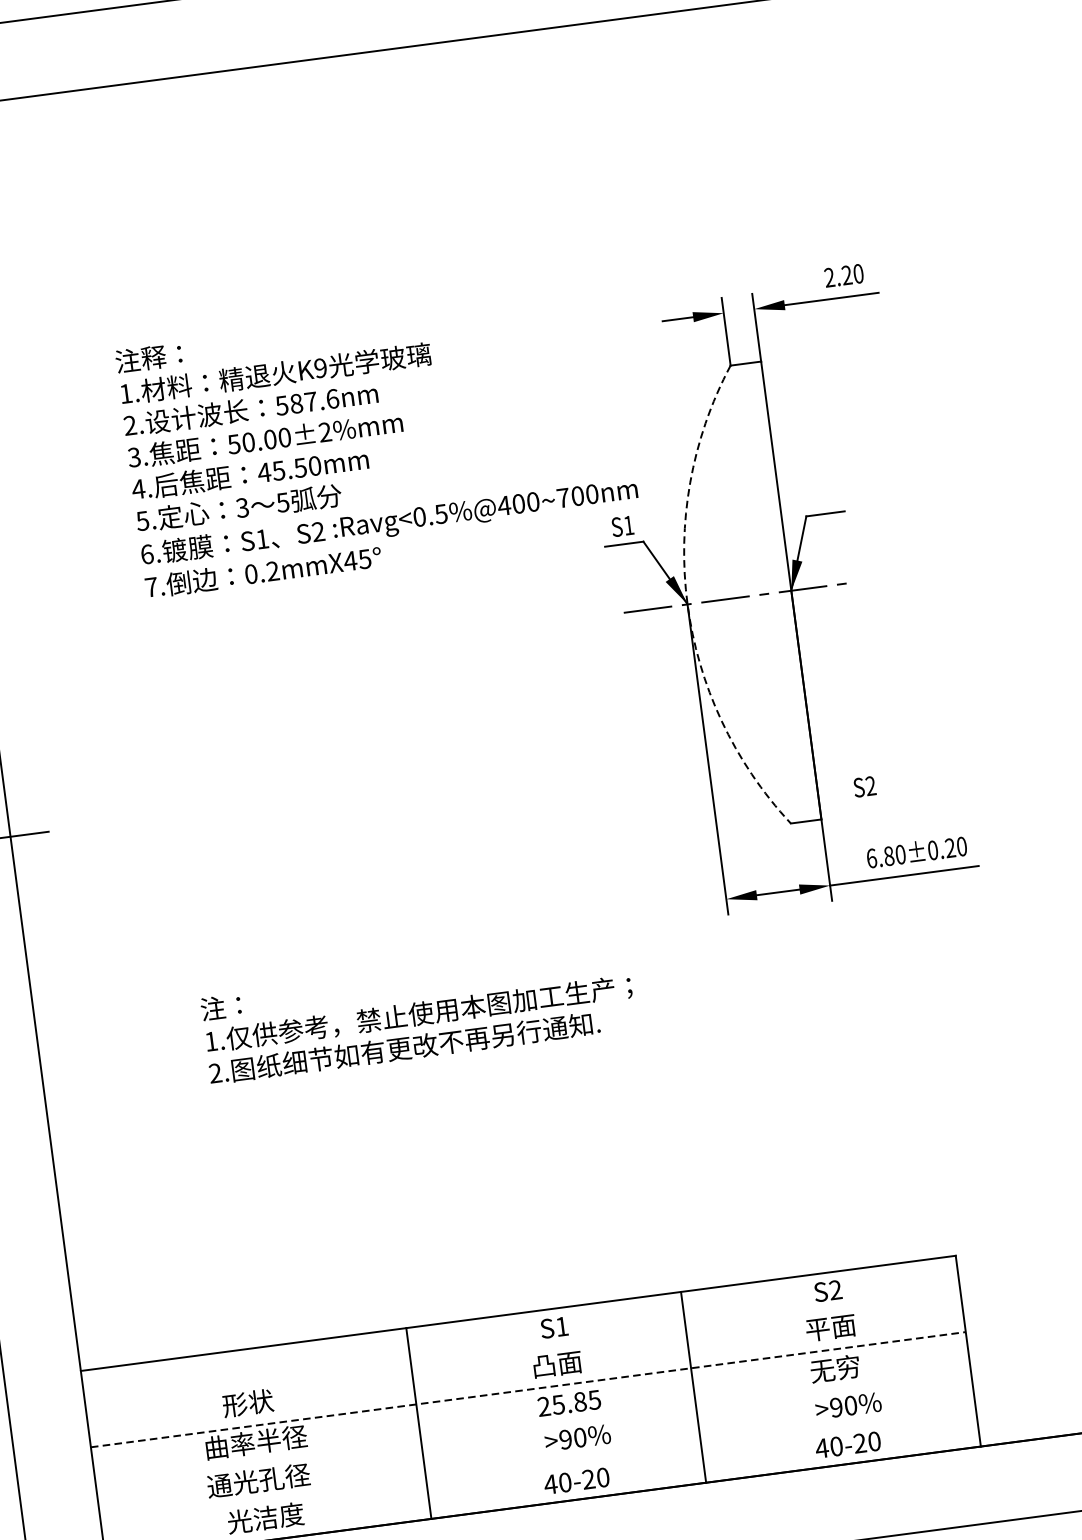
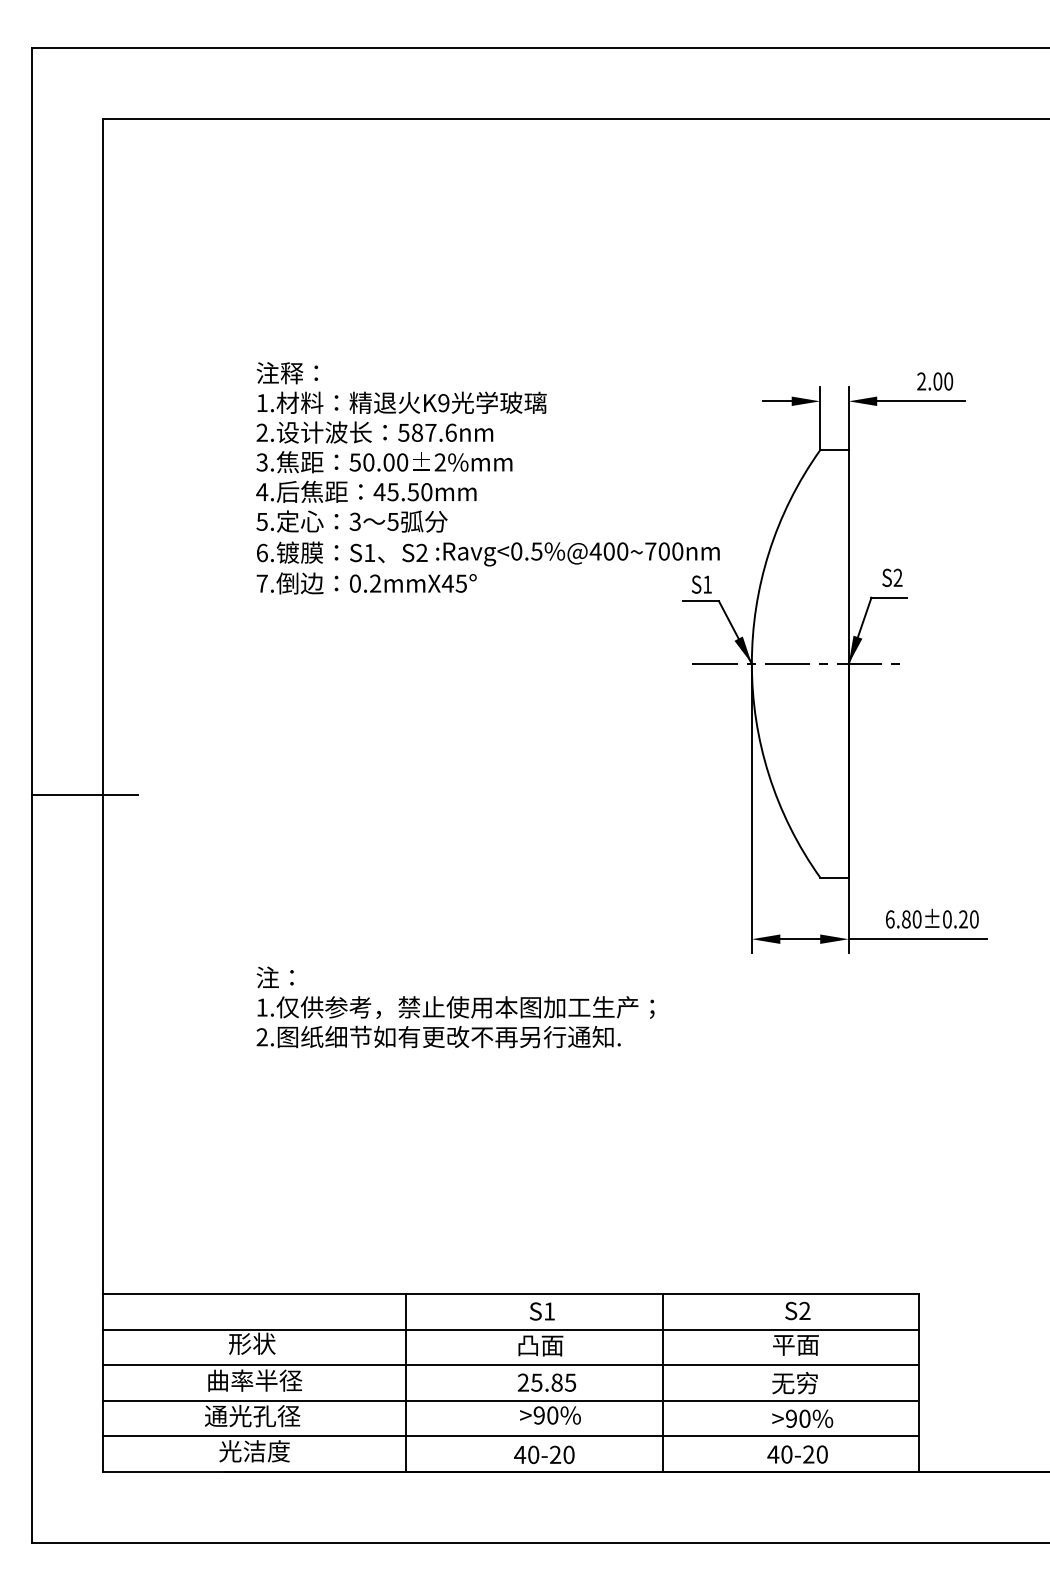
text: (846, 275) -> (937, 381), 2.20 -> 2.00
arc: (687, 603) -> (751, 663), dashed -> solid
text: (864, 786) -> (892, 577), moved
line: (522, 1351) -> (510, 1329), added
line: (528, 1389) -> (511, 1365), dashed -> solid
line: (532, 1427) -> (510, 1400), added
line: (537, 1466) -> (510, 1436), added

